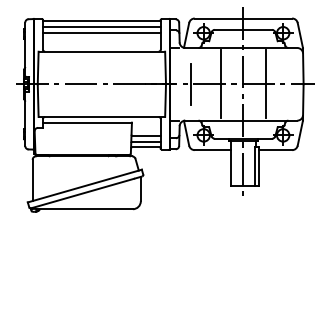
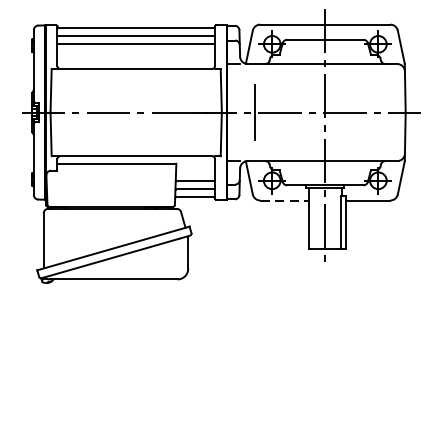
line: (220, 84) -> (294, 112), removed
line: (266, 84) -> (356, 112), removed
line: (213, 150) -> (285, 200), solid -> dashed

